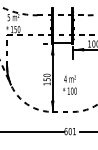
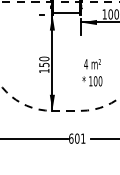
text: (69, 84) -> (91, 71), moved

